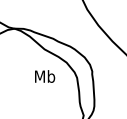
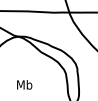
text: (44, 76) -> (24, 84), moved

